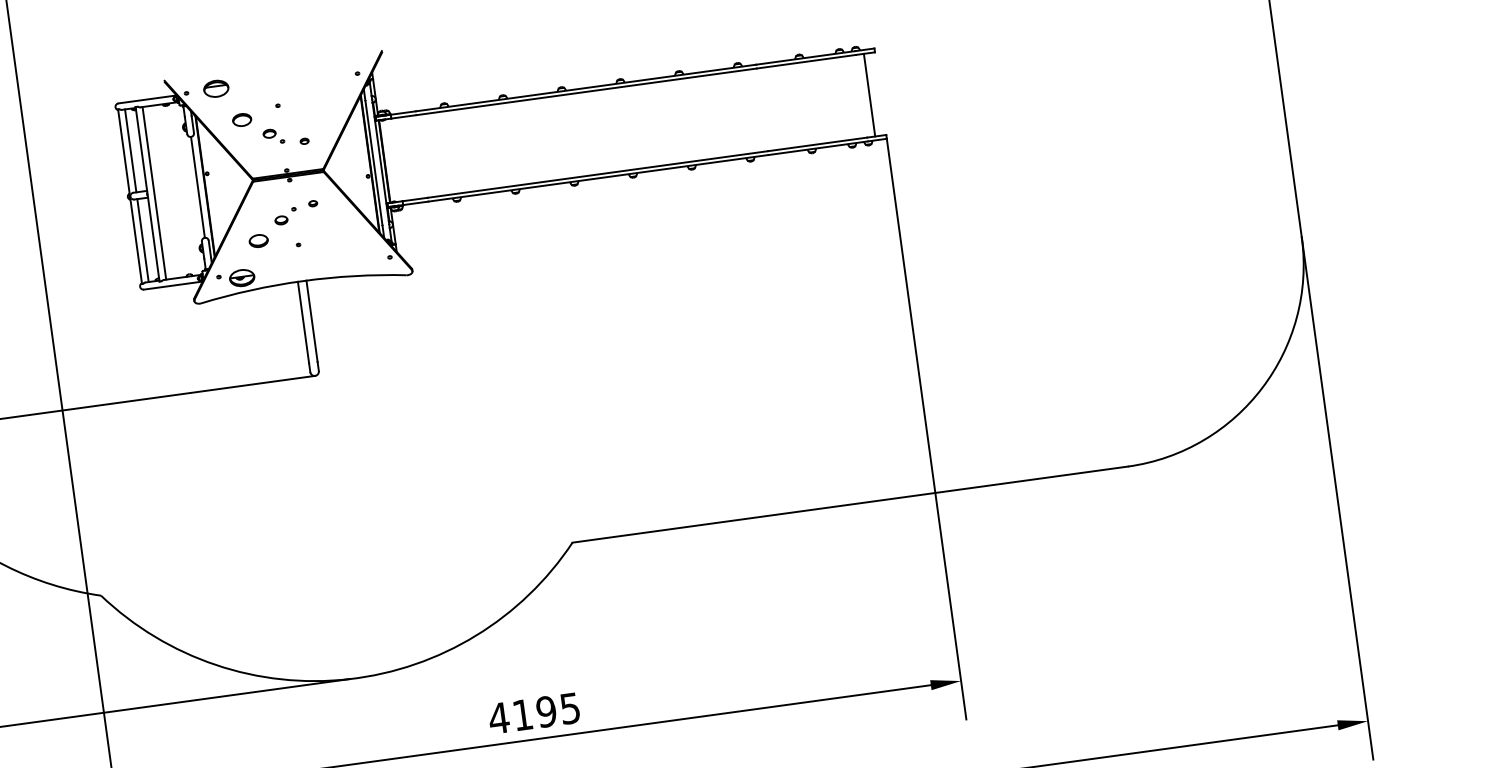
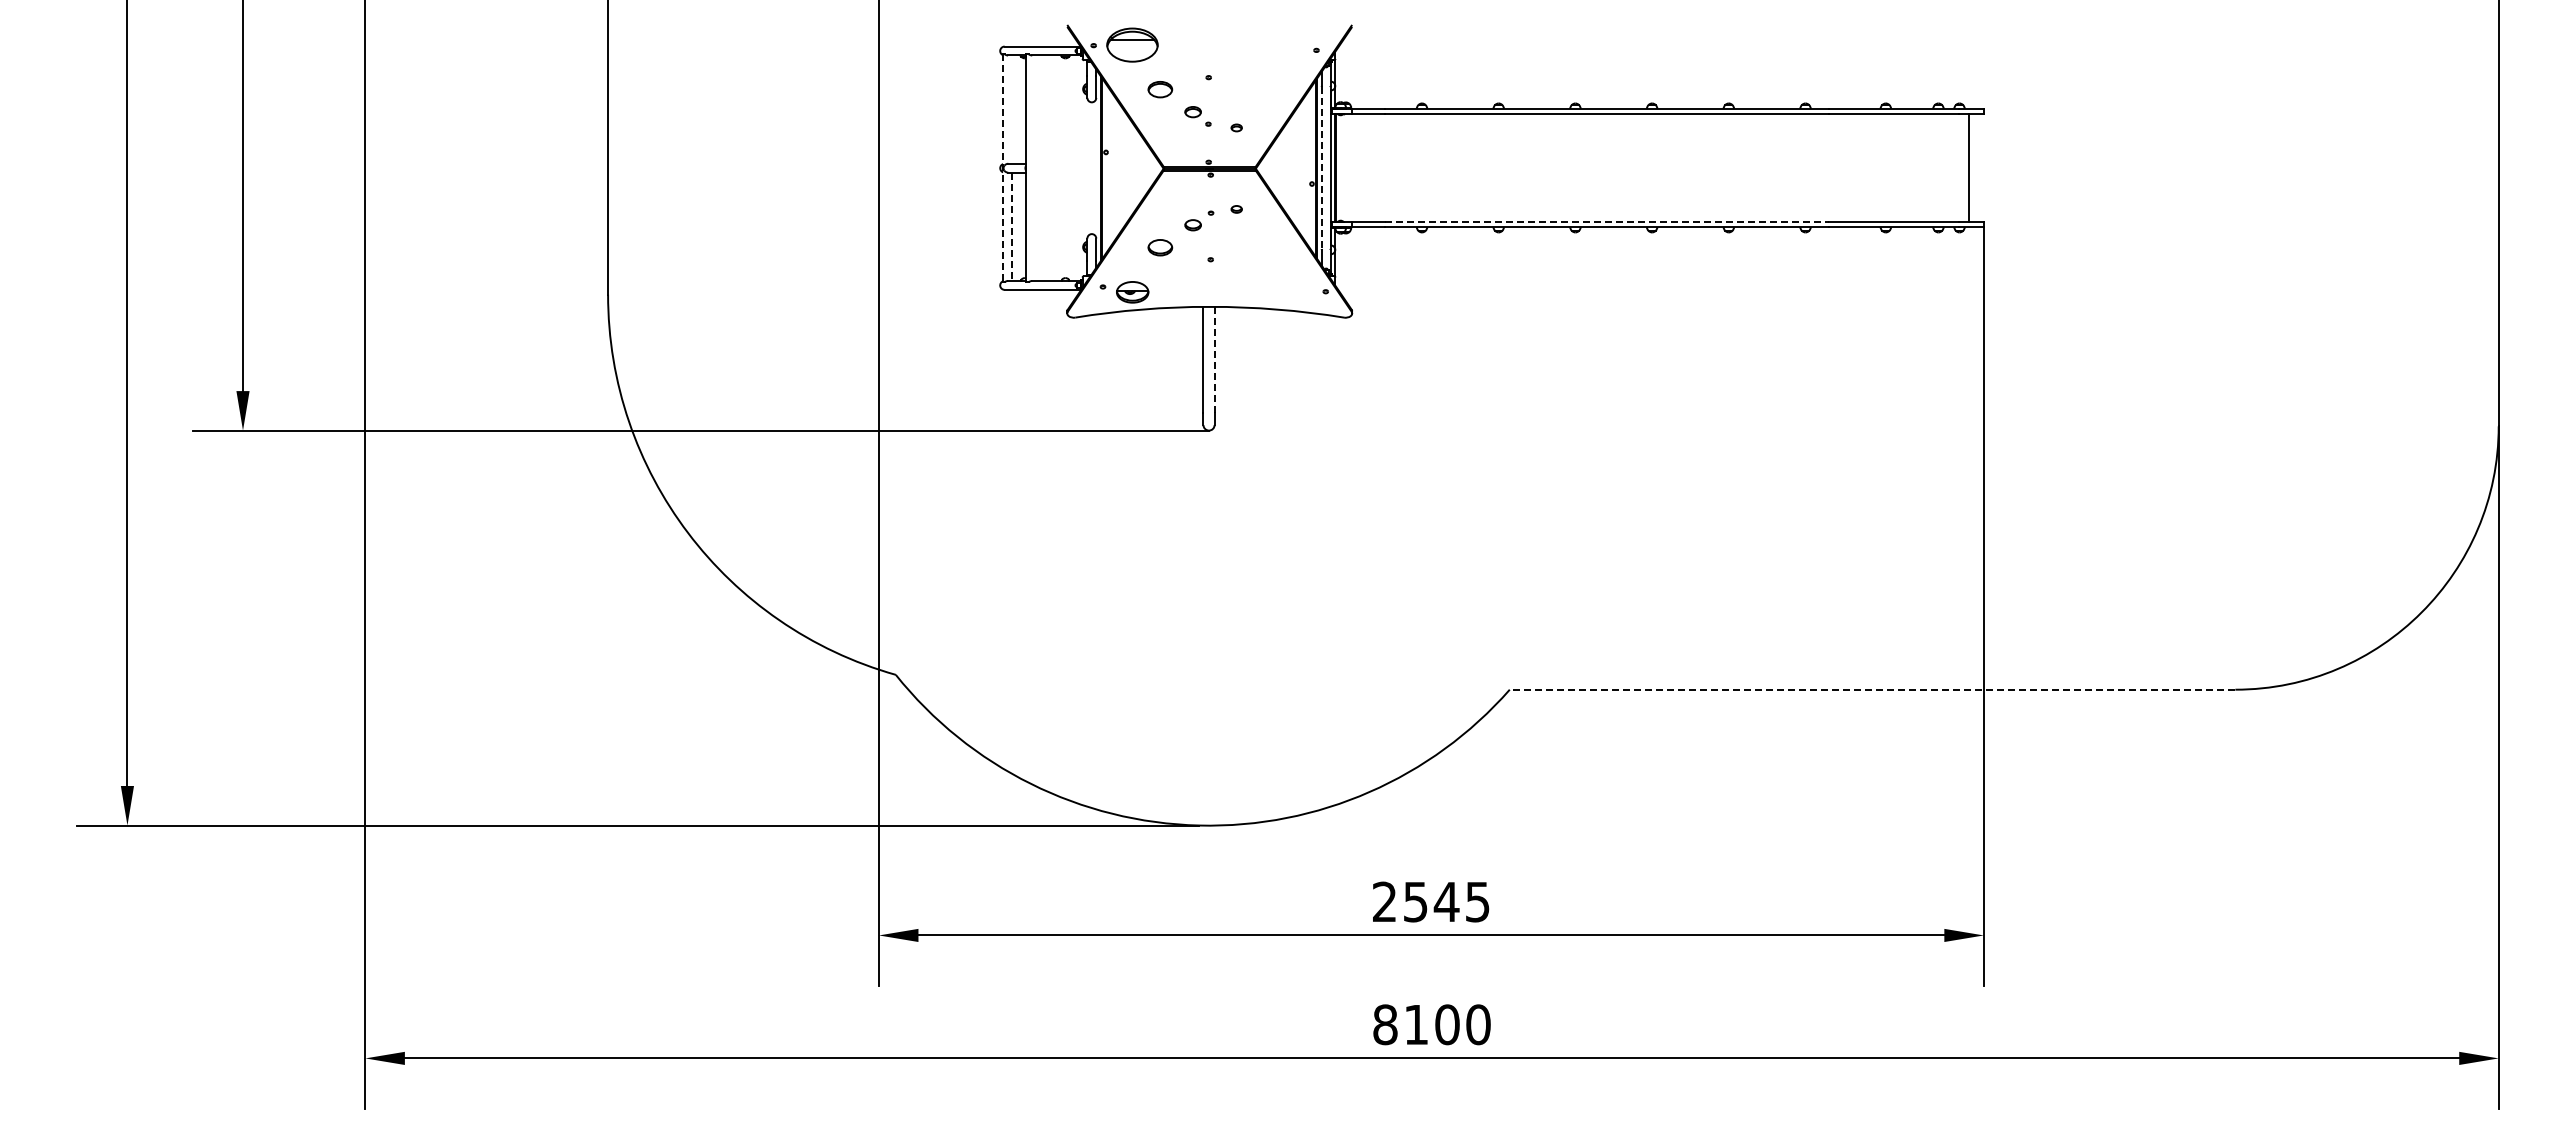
part: (216, 88) -> (1132, 44), size x1.6
line: (131, 150) -> (1012, 109), removed
line: (373, 162) -> (1321, 167), solid -> dashed
line: (598, 174) -> (1607, 221), solid -> dashed
line: (197, 187) -> (1091, 168), removed
line: (154, 192) -> (1034, 167), removed
line: (130, 196) -> (1003, 168), solid -> dashed
line: (143, 241) -> (1012, 227), solid -> dashed
line: (311, 320) -> (1214, 359), solid -> dashed
line: (850, 504) -> (1872, 689), solid -> dashed
text: (522, 714) -> (1415, 901), 4195 -> 2545

